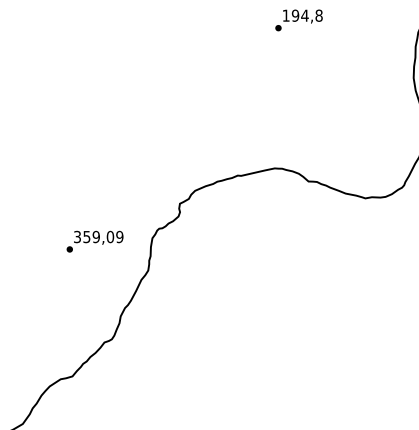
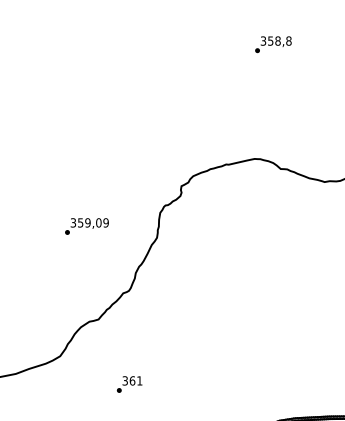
text: (295, 14) -> (270, 40), 194,8 -> 358,8
text: (94, 241) -> (86, 226), moved

